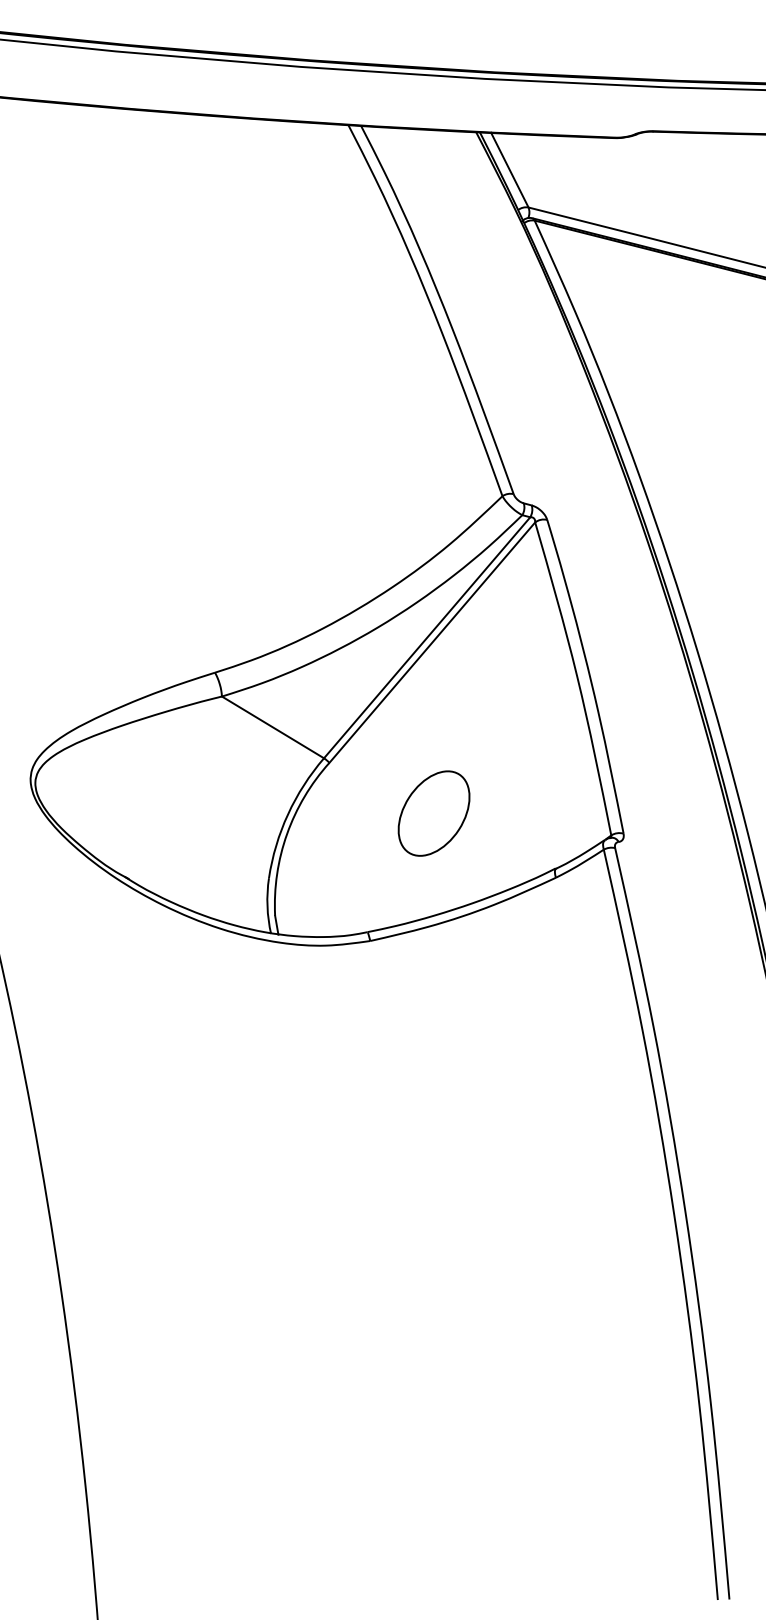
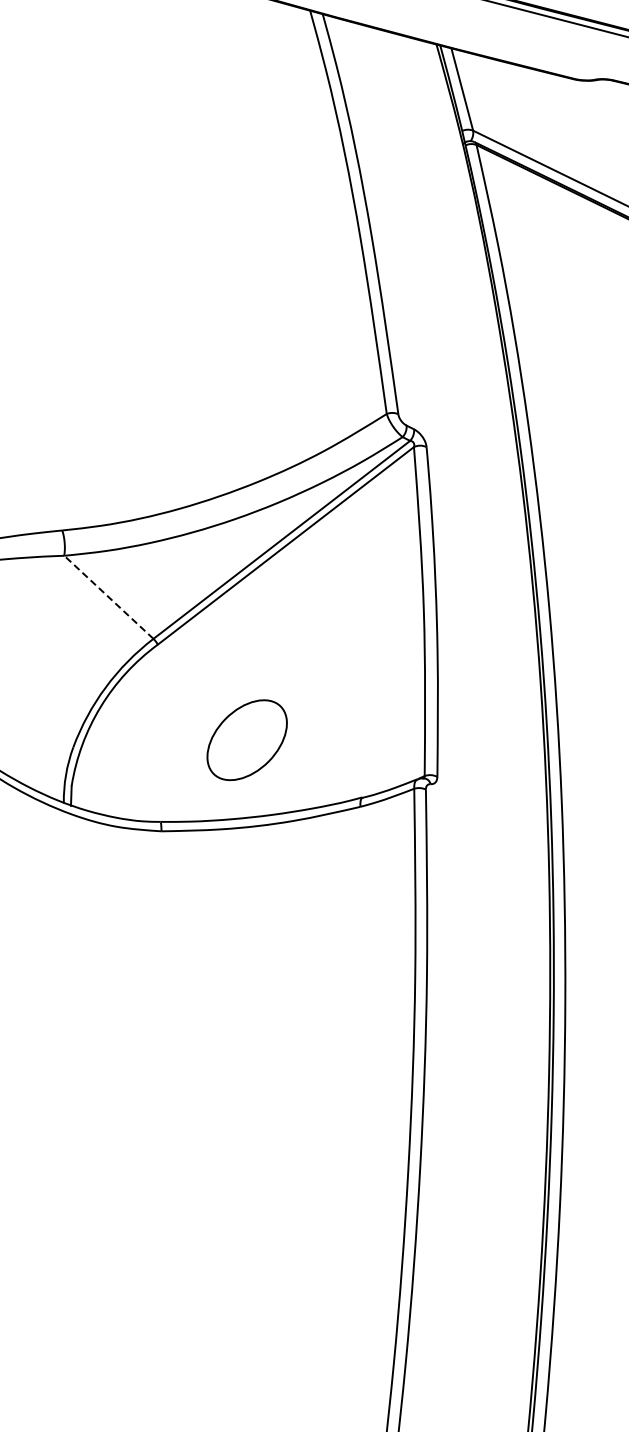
line: (273, 727) -> (109, 597), solid -> dashed
part: (433, 813) -> (246, 739), moved

